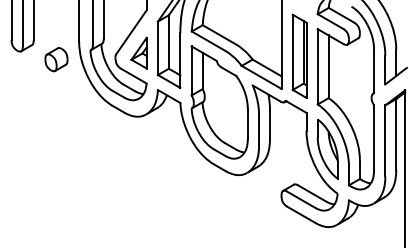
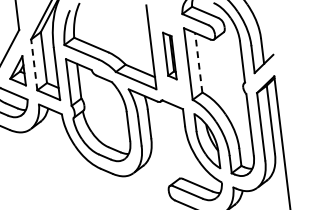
line: (157, 48) -> (33, 65), solid -> dashed
part: (299, 55) -> (169, 55), size x0.6
line: (328, 66) -> (198, 62), solid -> dashed

